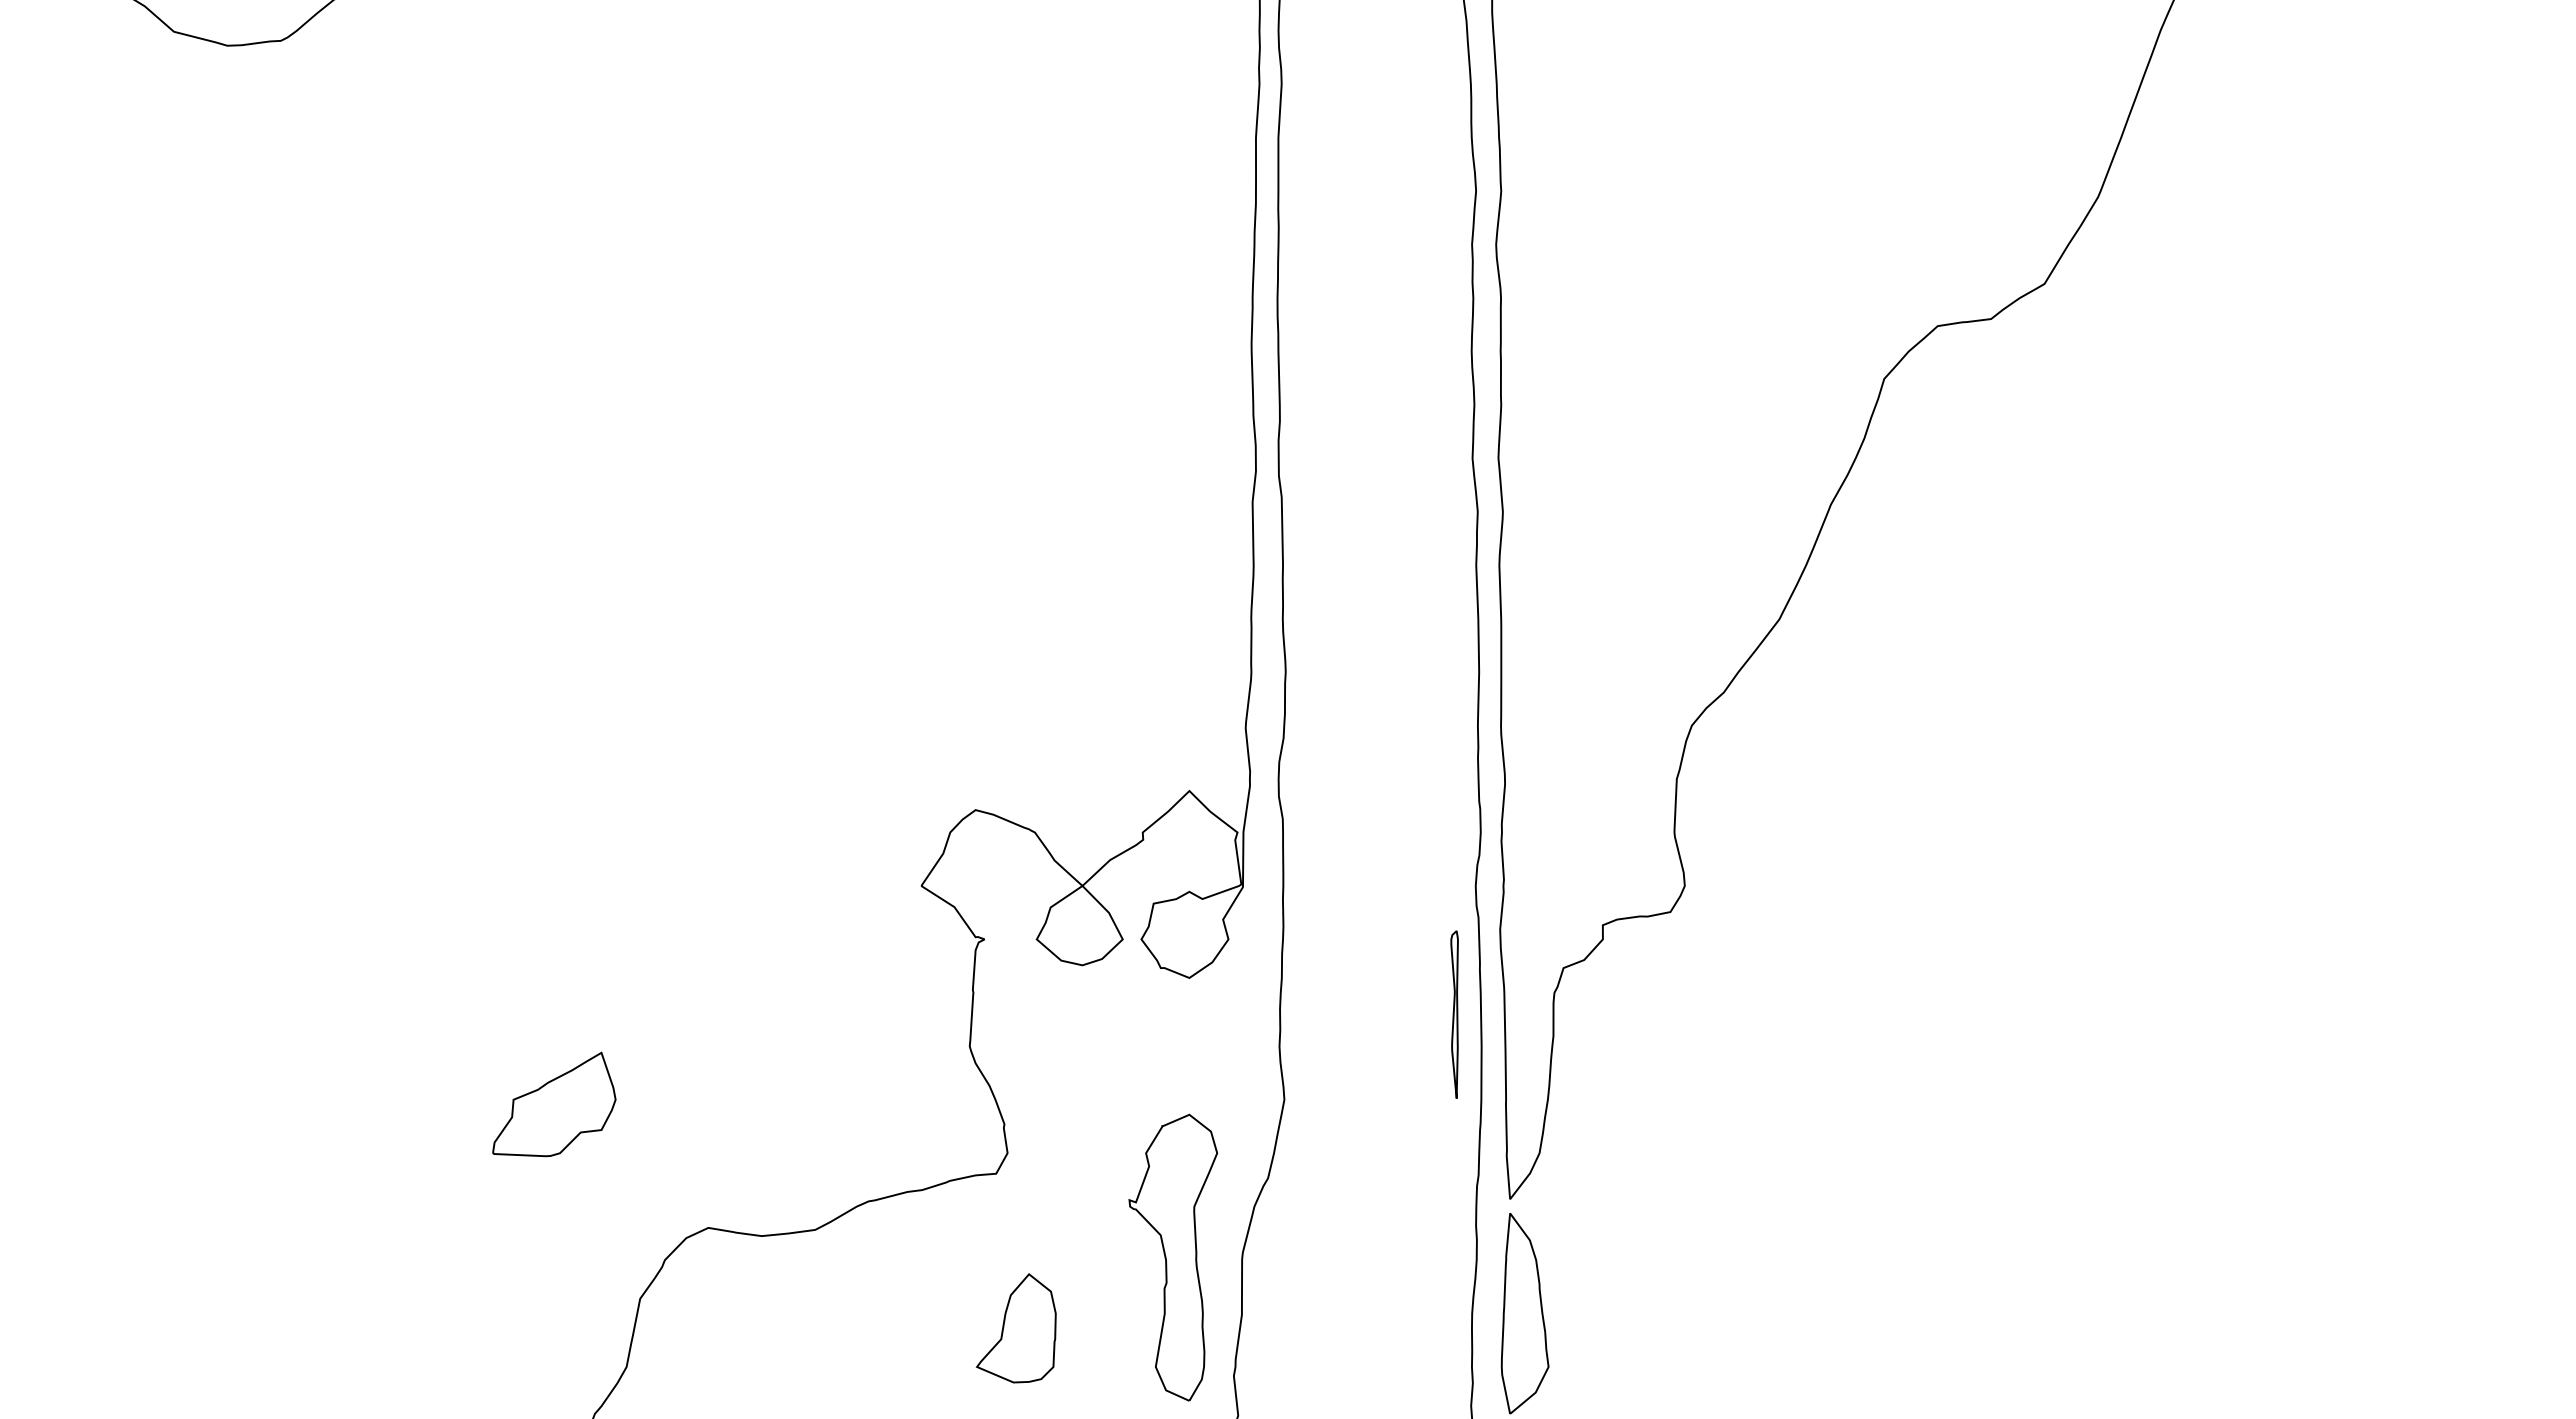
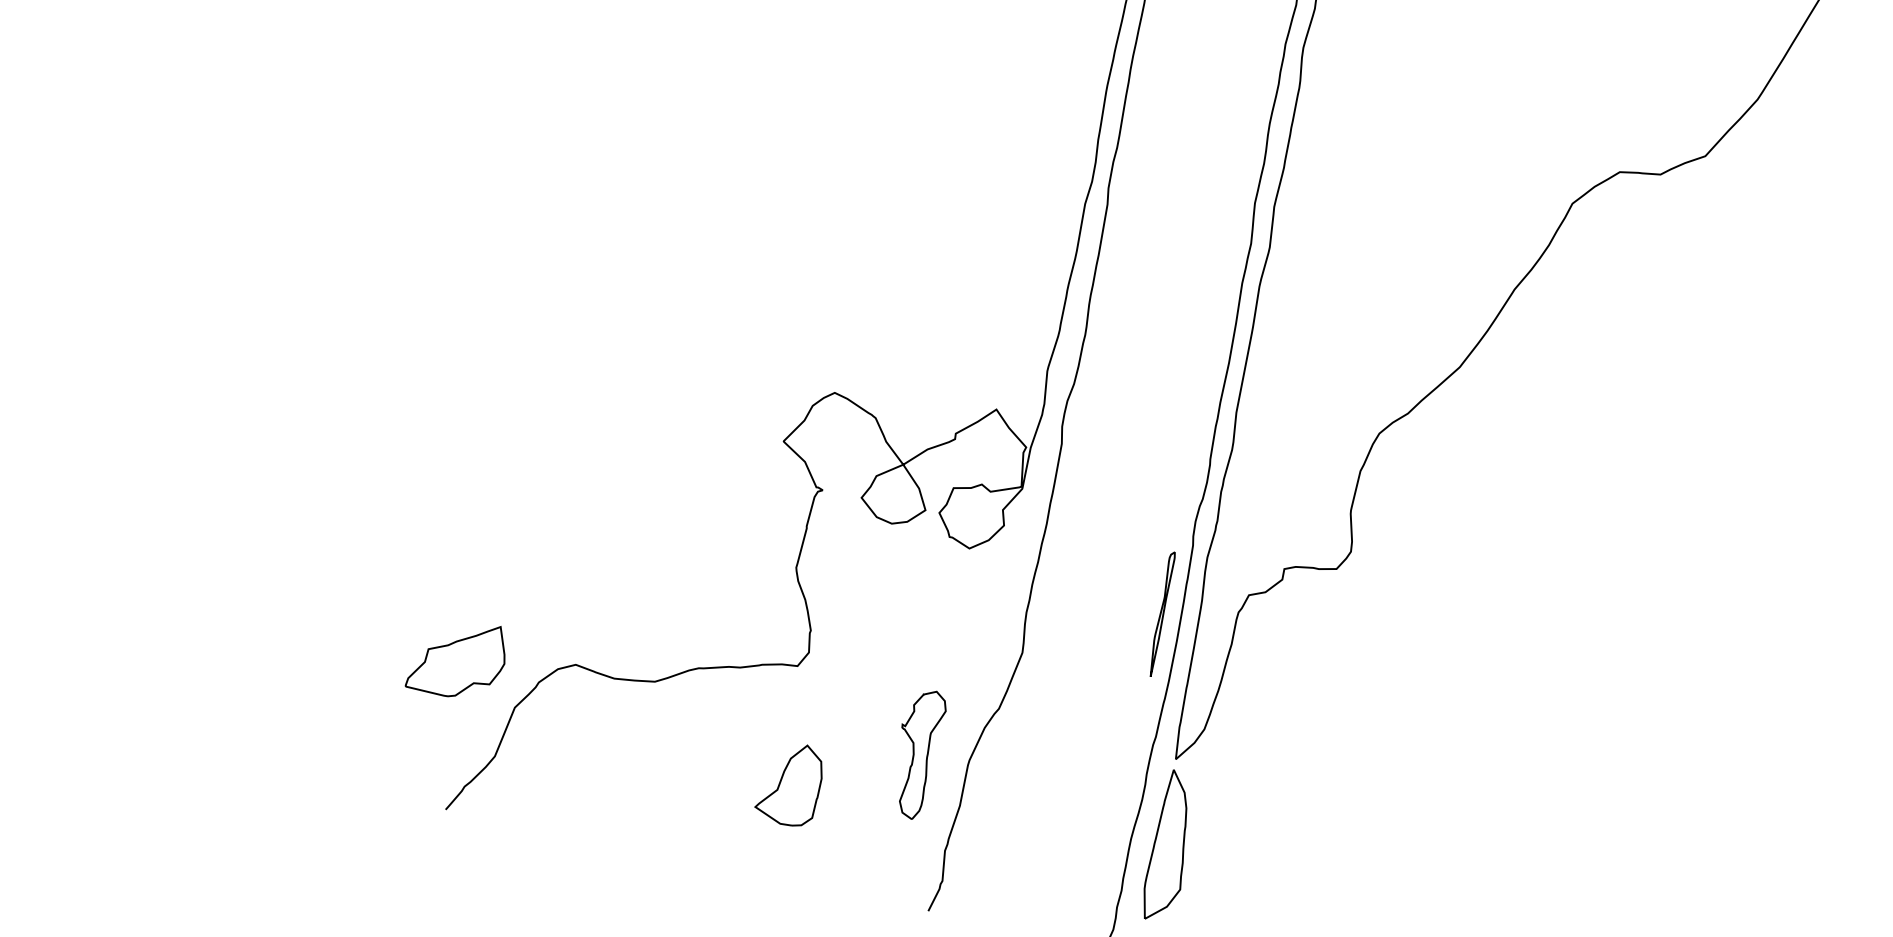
part: (554, 1104) -> (458, 658), moved
part: (1173, 1257) -> (917, 754), size x0.6

